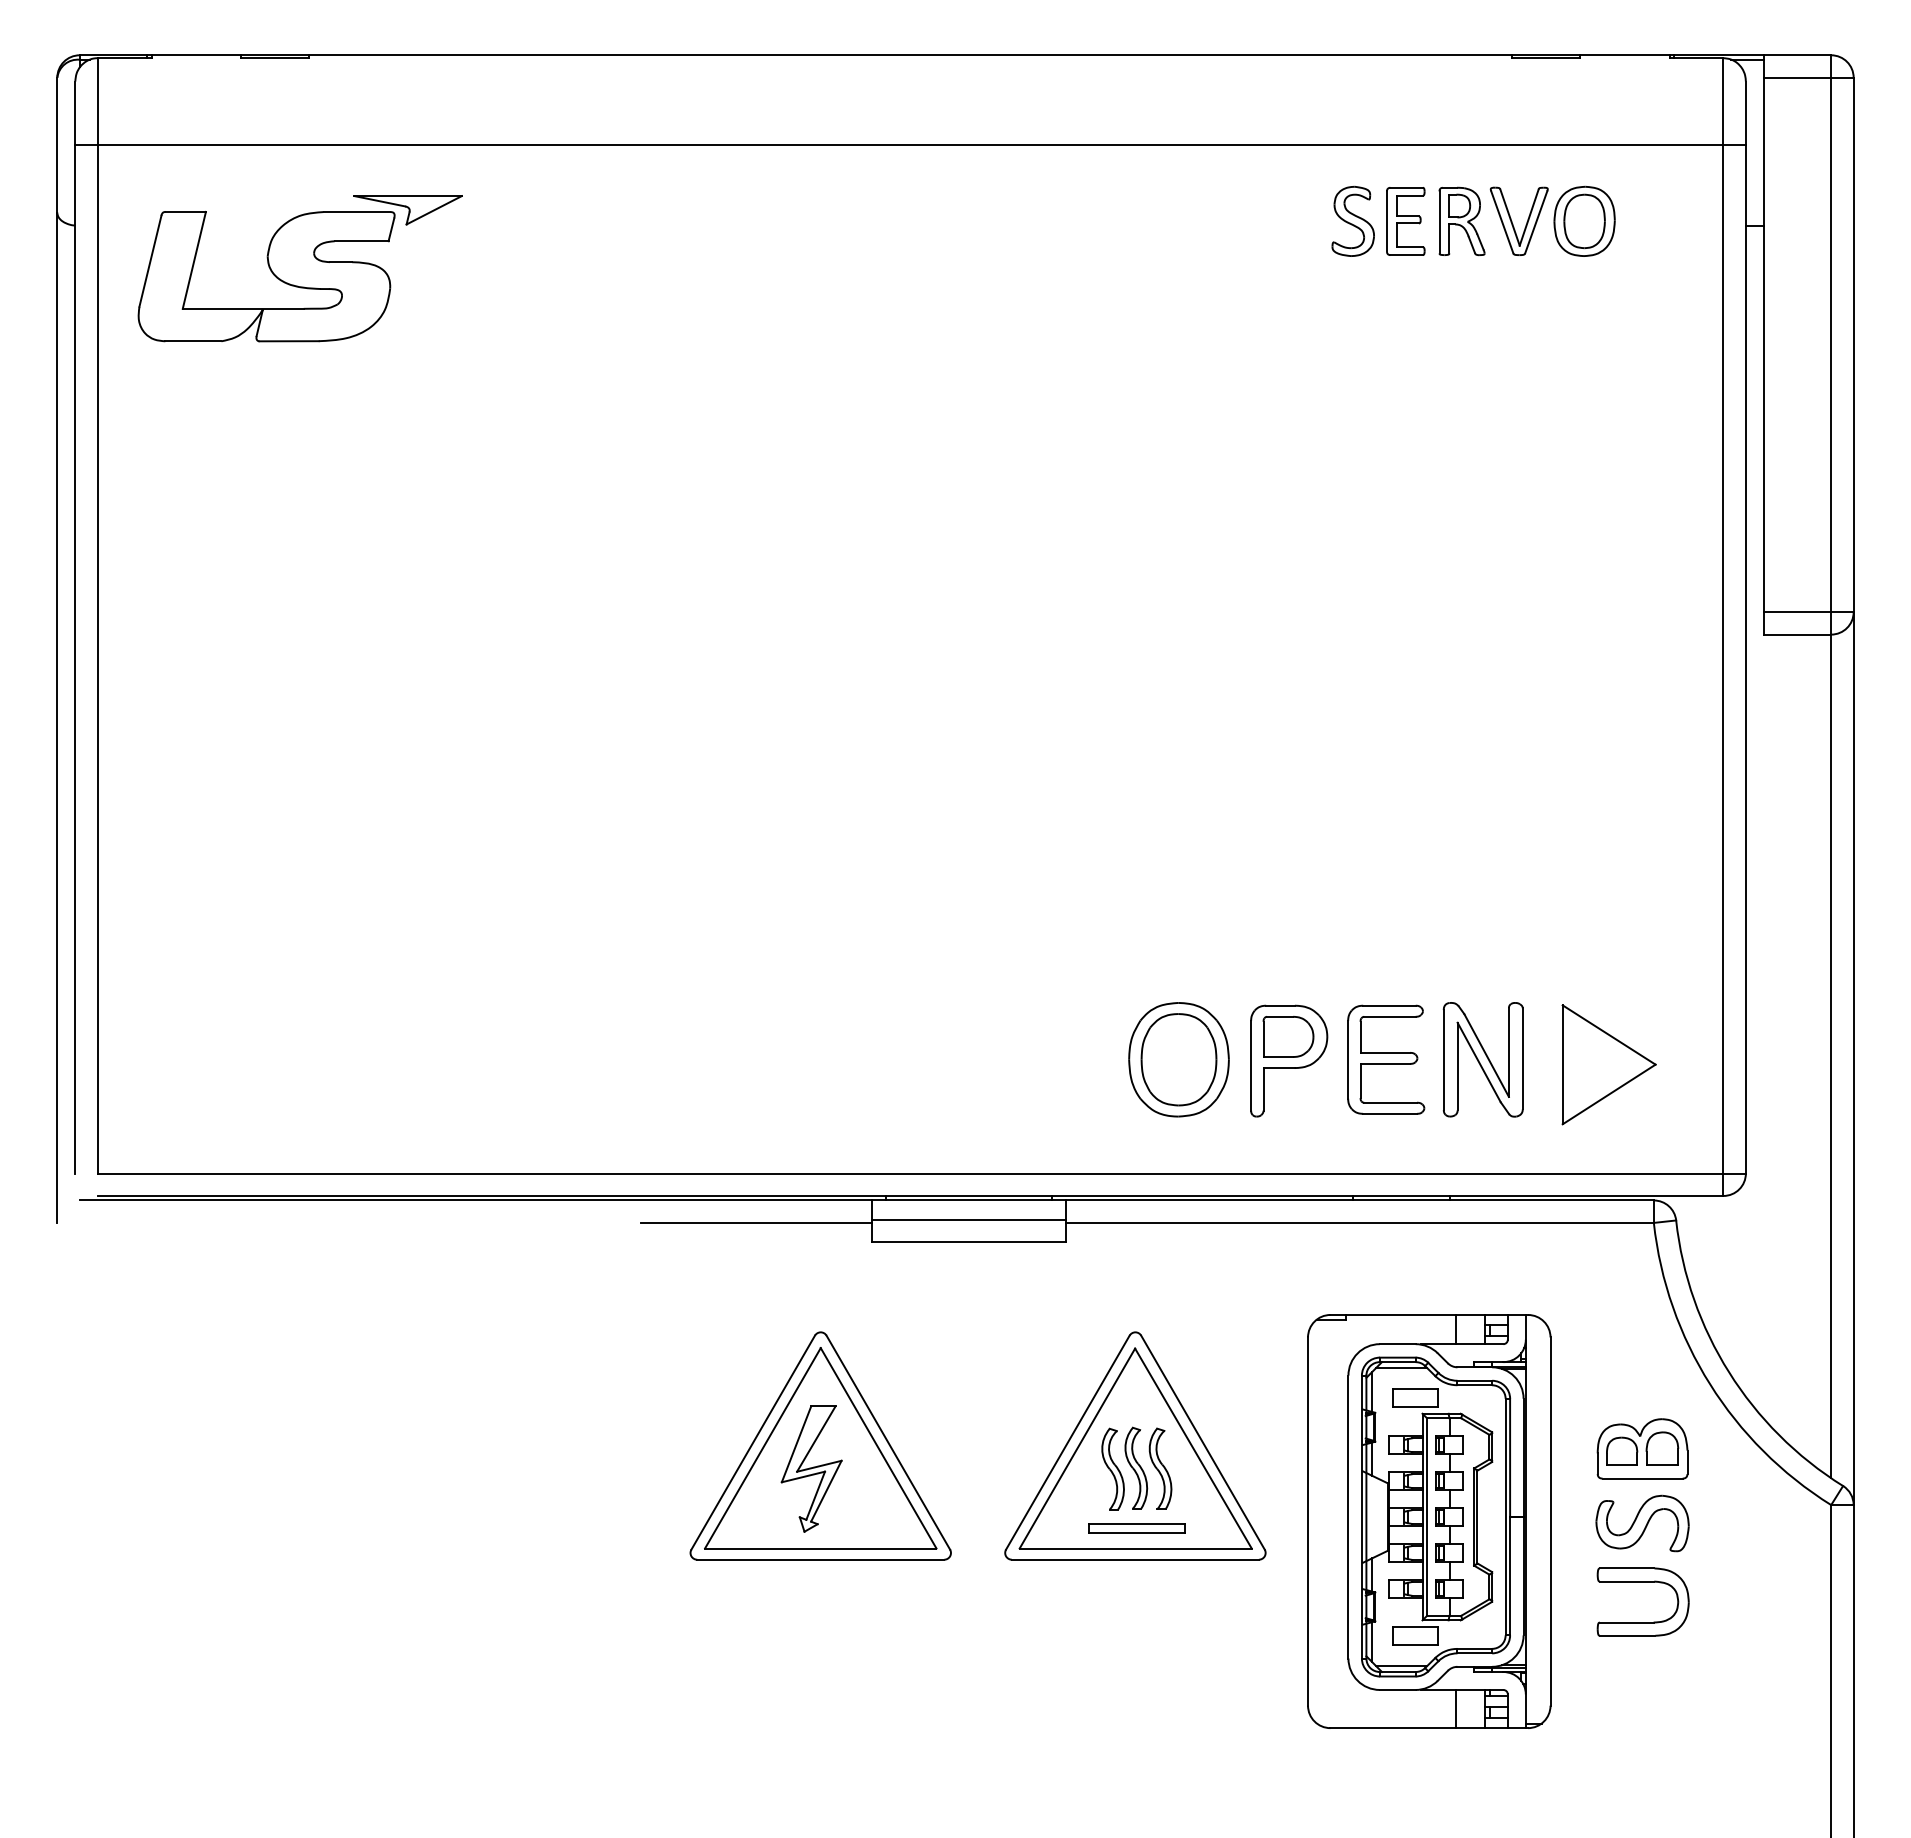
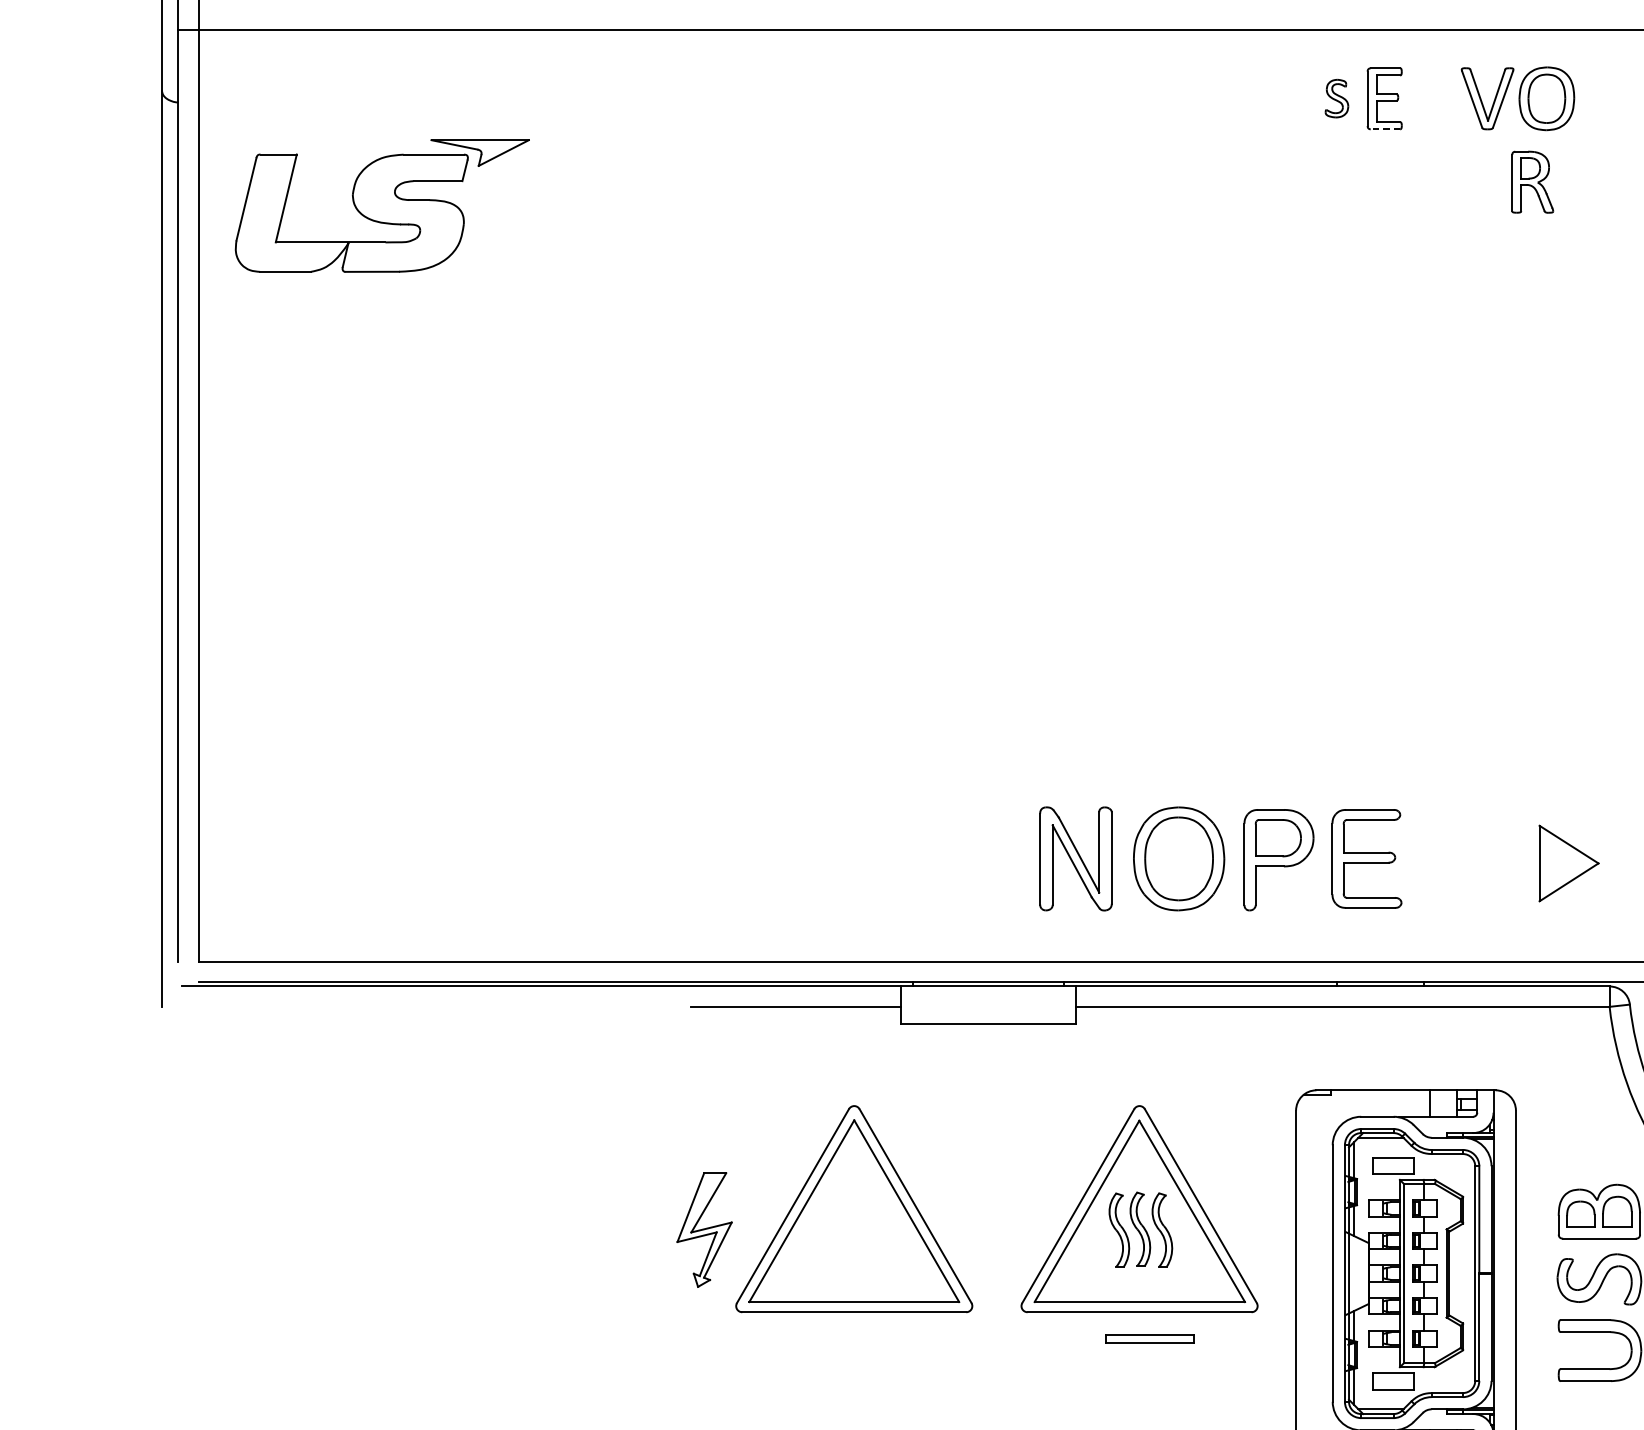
part: (1352, 220) -> (1336, 97), size x0.6
part: (1461, 221) -> (1532, 182), moved
line: (1406, 255) -> (1385, 129), solid -> dashed
part: (299, 268) -> (381, 205), moved
part: (1482, 1059) -> (1075, 858), moved
part: (1608, 1064) -> (1568, 863), size x0.7
line: (968, 1219) -> (988, 1003), removed
part: (811, 1468) -> (704, 1229), moved
part: (1136, 1528) -> (1149, 1339), moved

